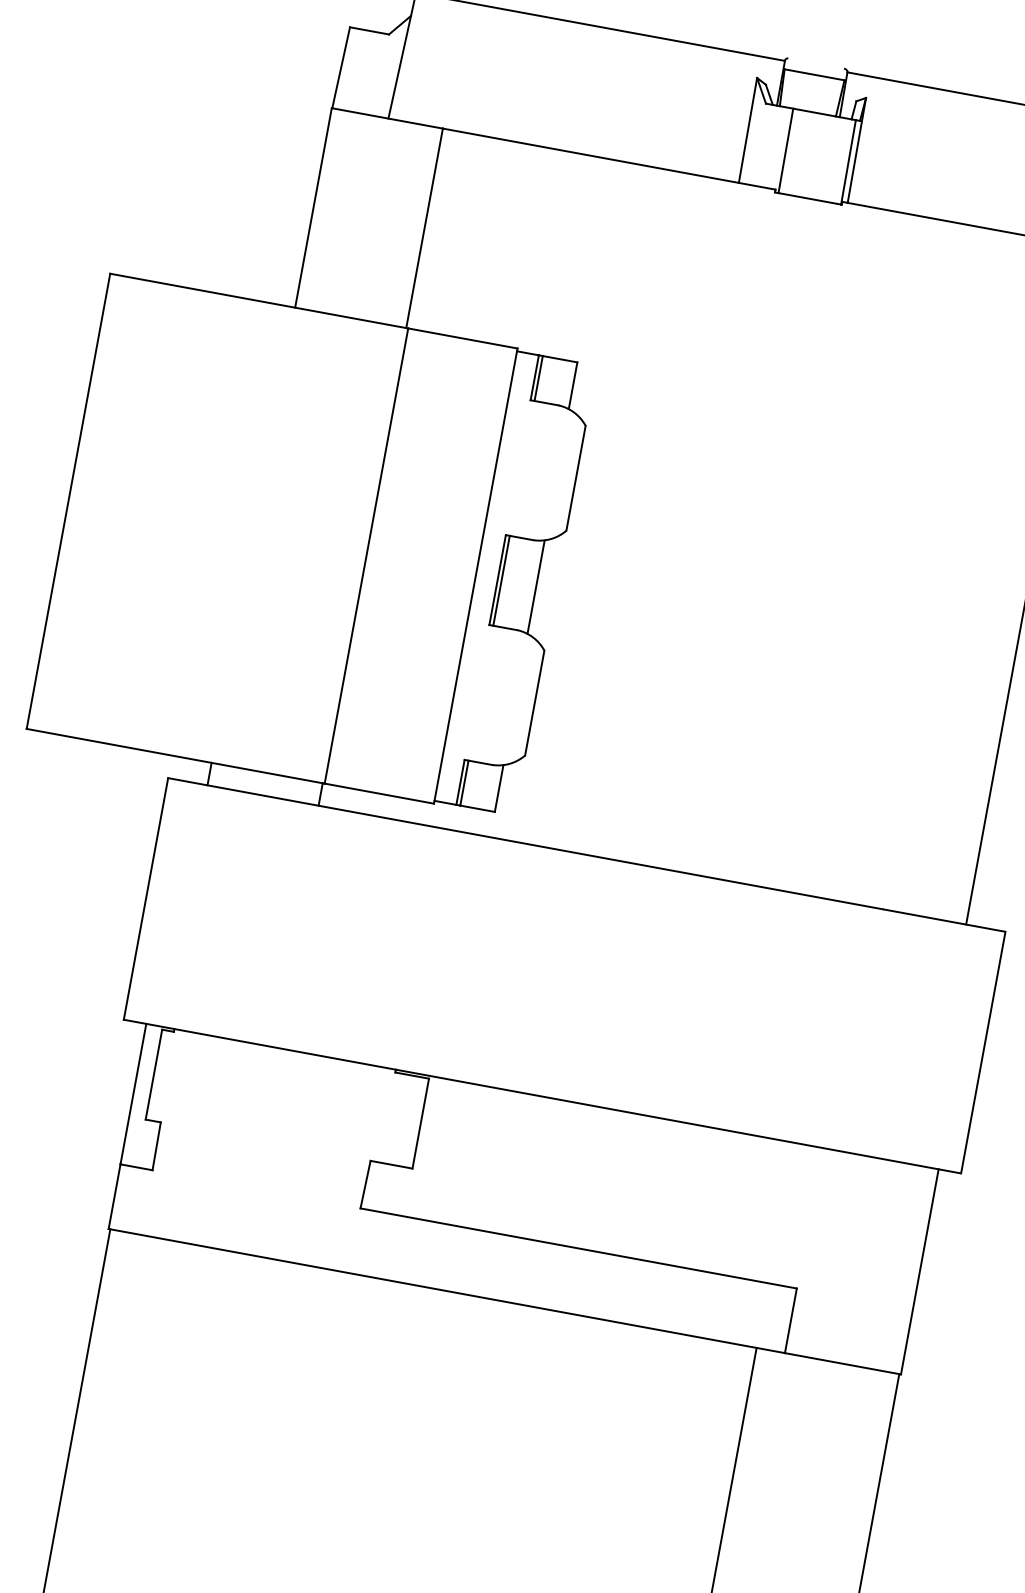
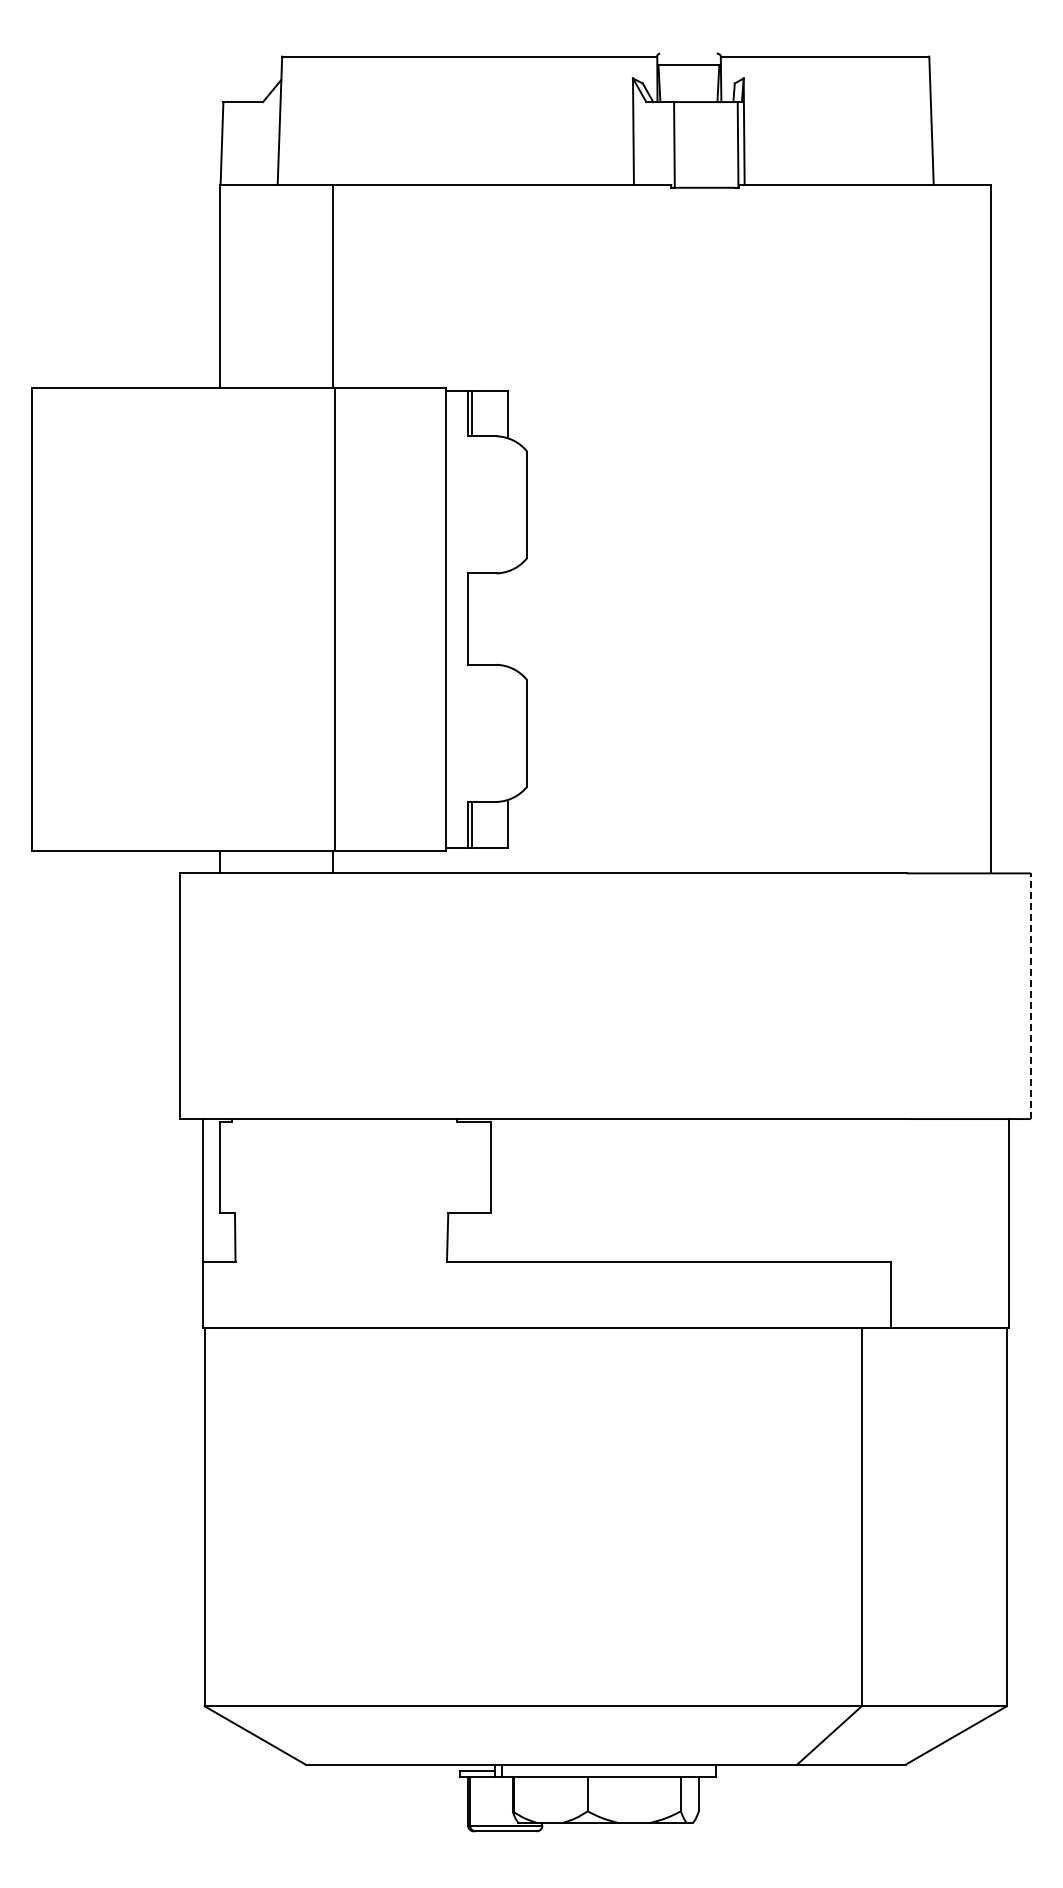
line: (501, 580) -> (472, 618), removed
line: (536, 586) -> (507, 618), removed
line: (983, 1052) -> (1031, 996), solid -> dashed

